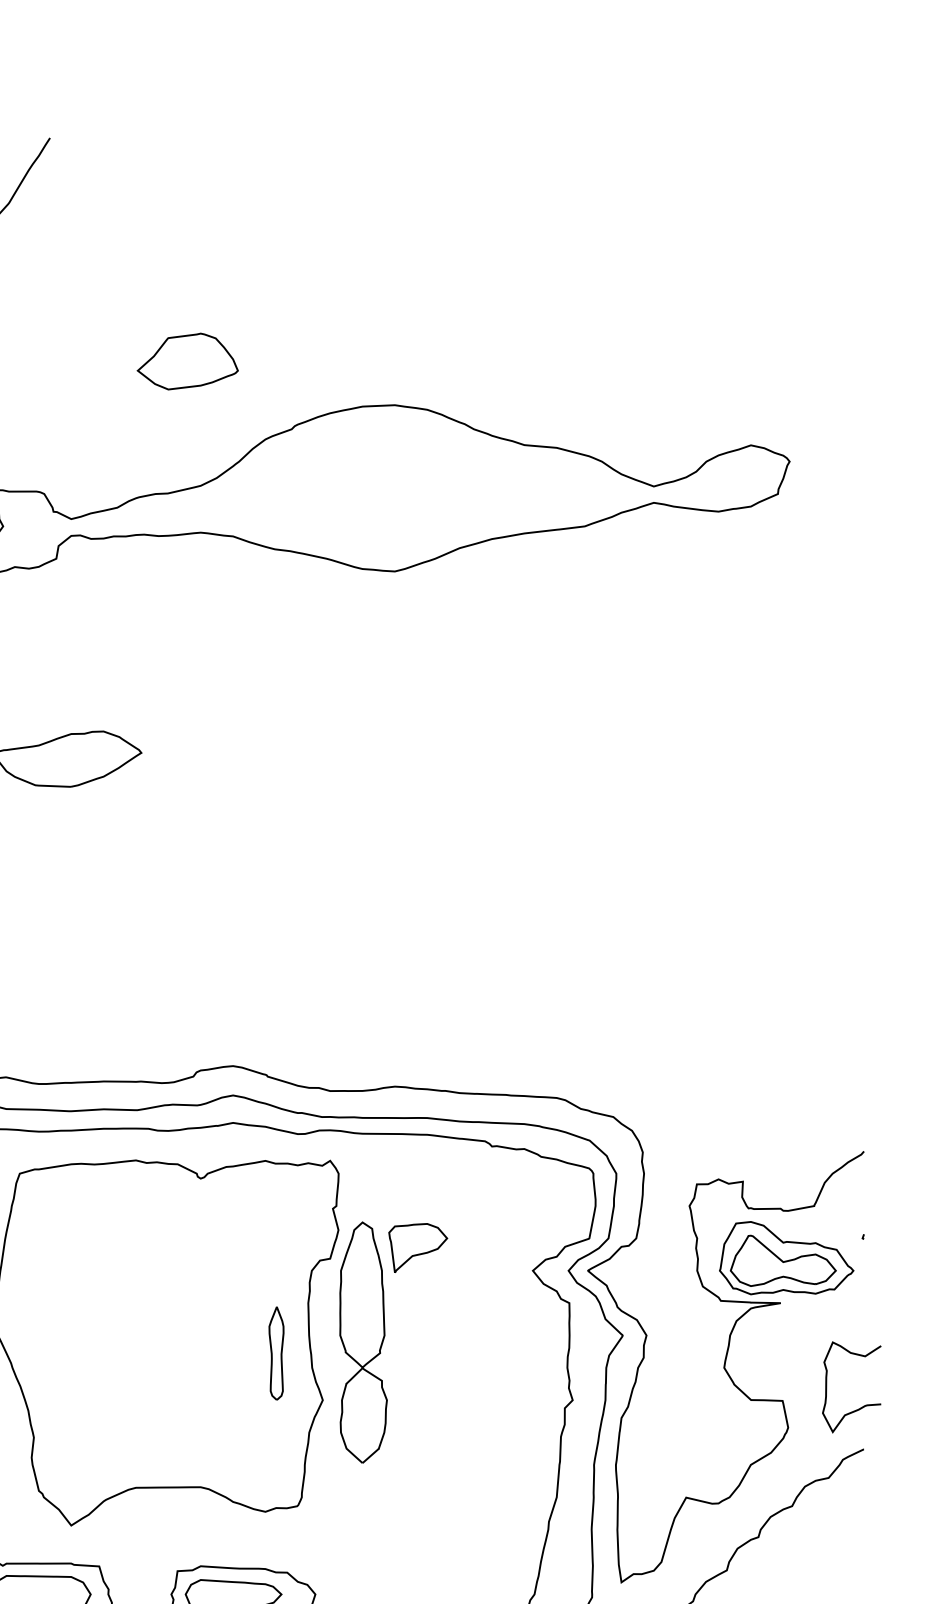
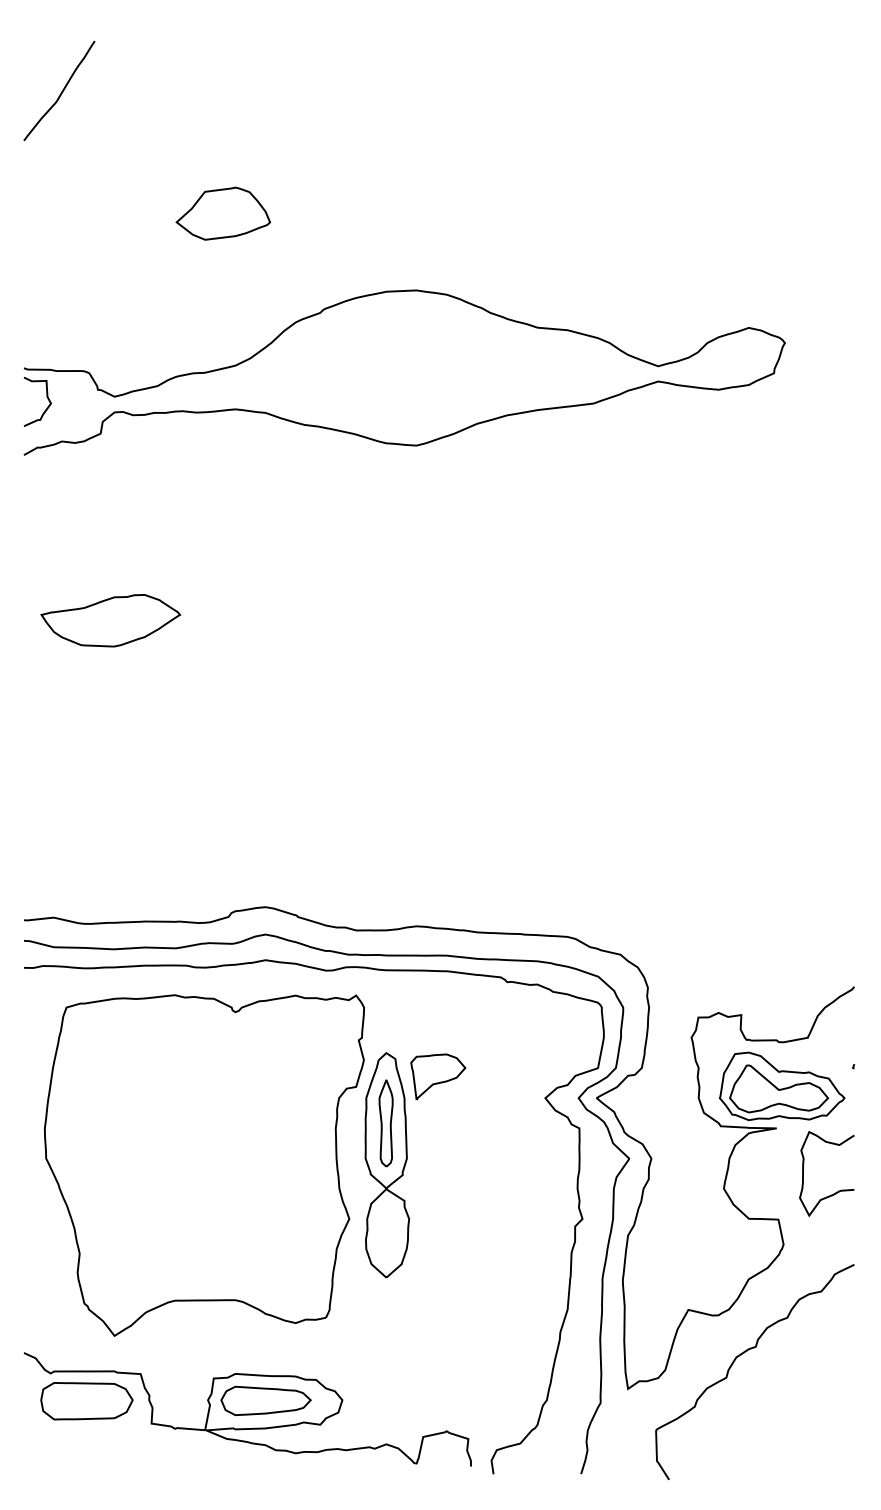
part: (186, 361) -> (222, 213), moved
part: (275, 1353) -> (385, 1123), moved
curve: (864, 1405) -> (838, 1190), moved

